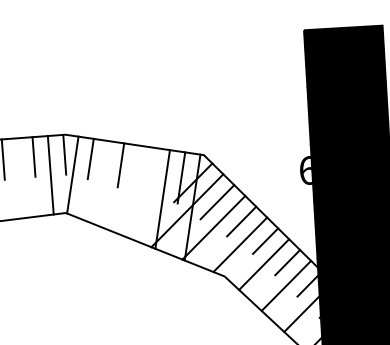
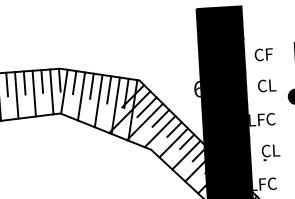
line: (151, 171) -> (109, 89), added
line: (18, 178) -> (33, 93), added
line: (102, 183) -> (81, 96), added
line: (132, 192) -> (98, 101), added

